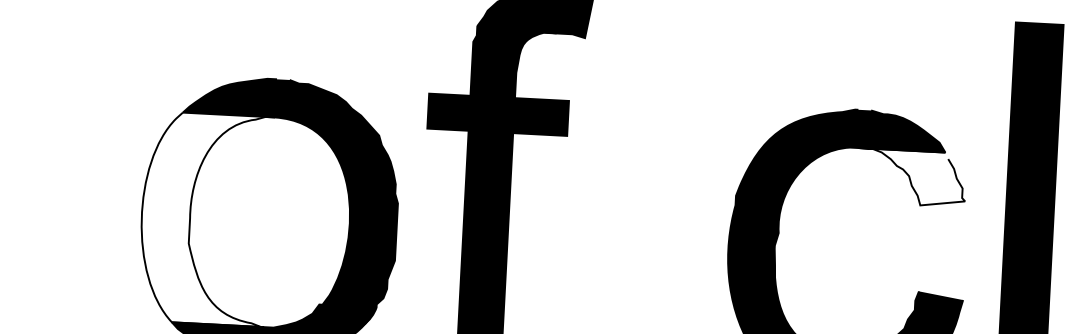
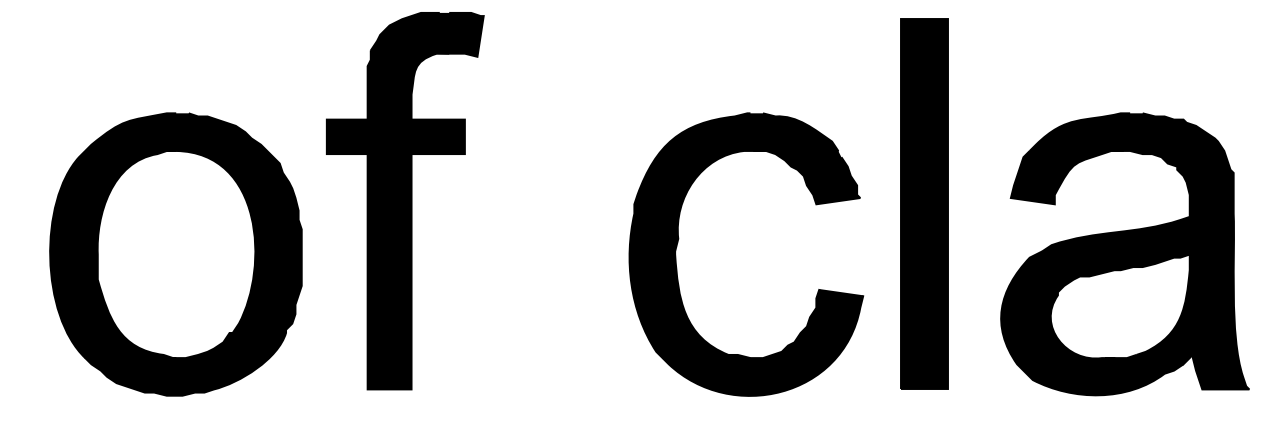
fill: (911, 177) -> (806, 177), added
fill: (206, 218) -> (113, 254), added

